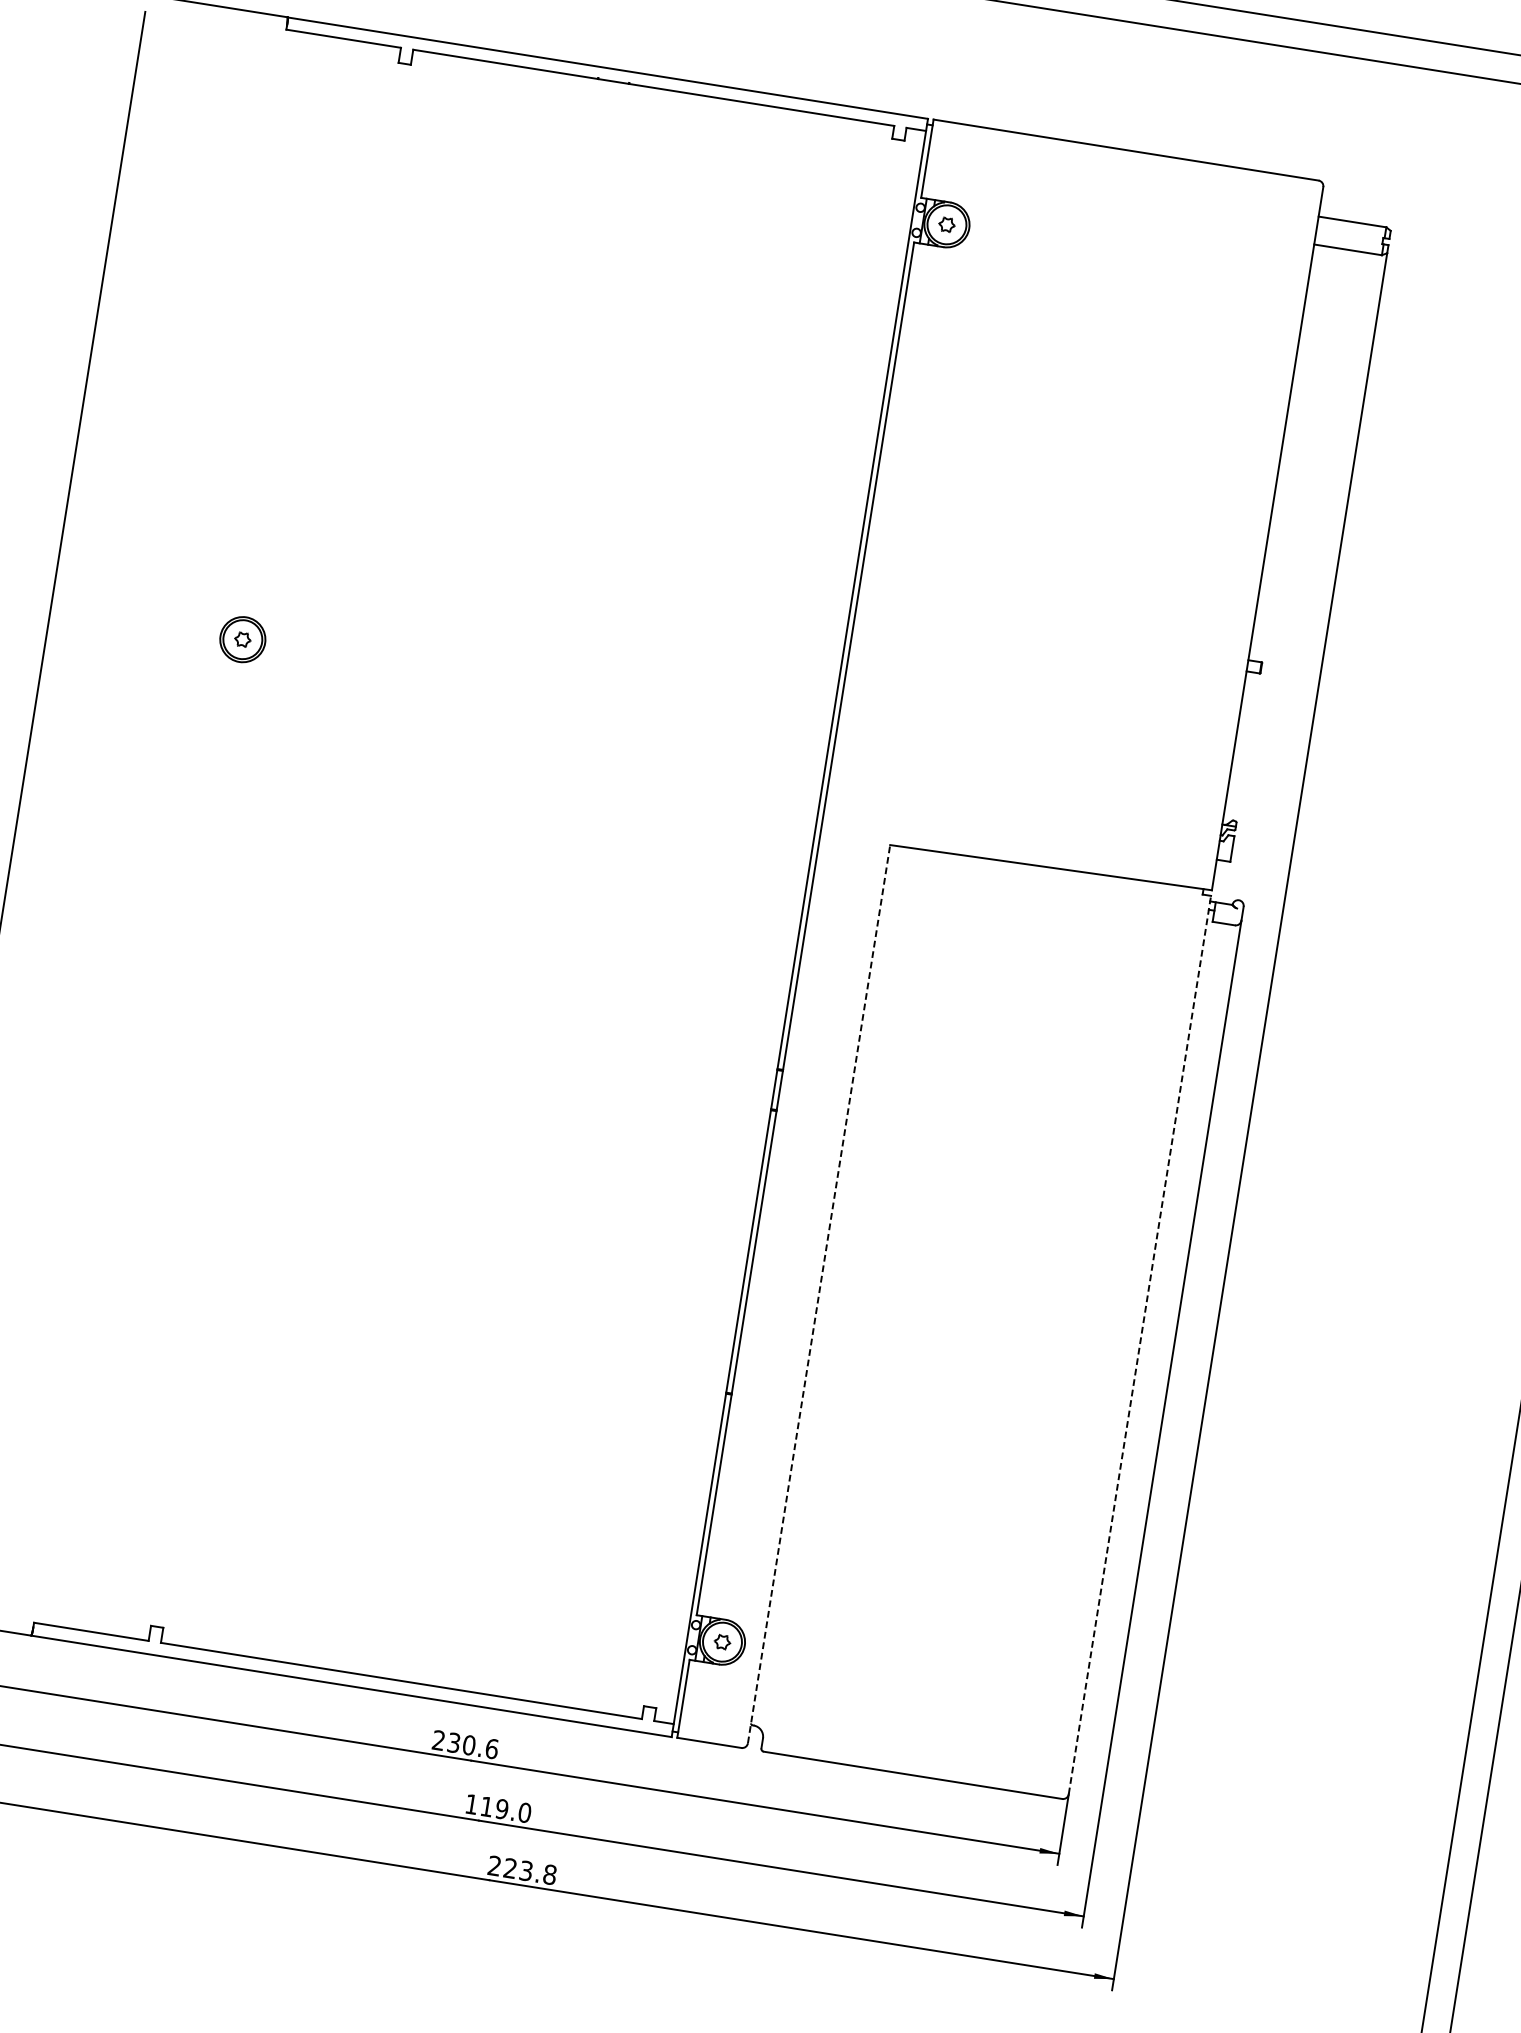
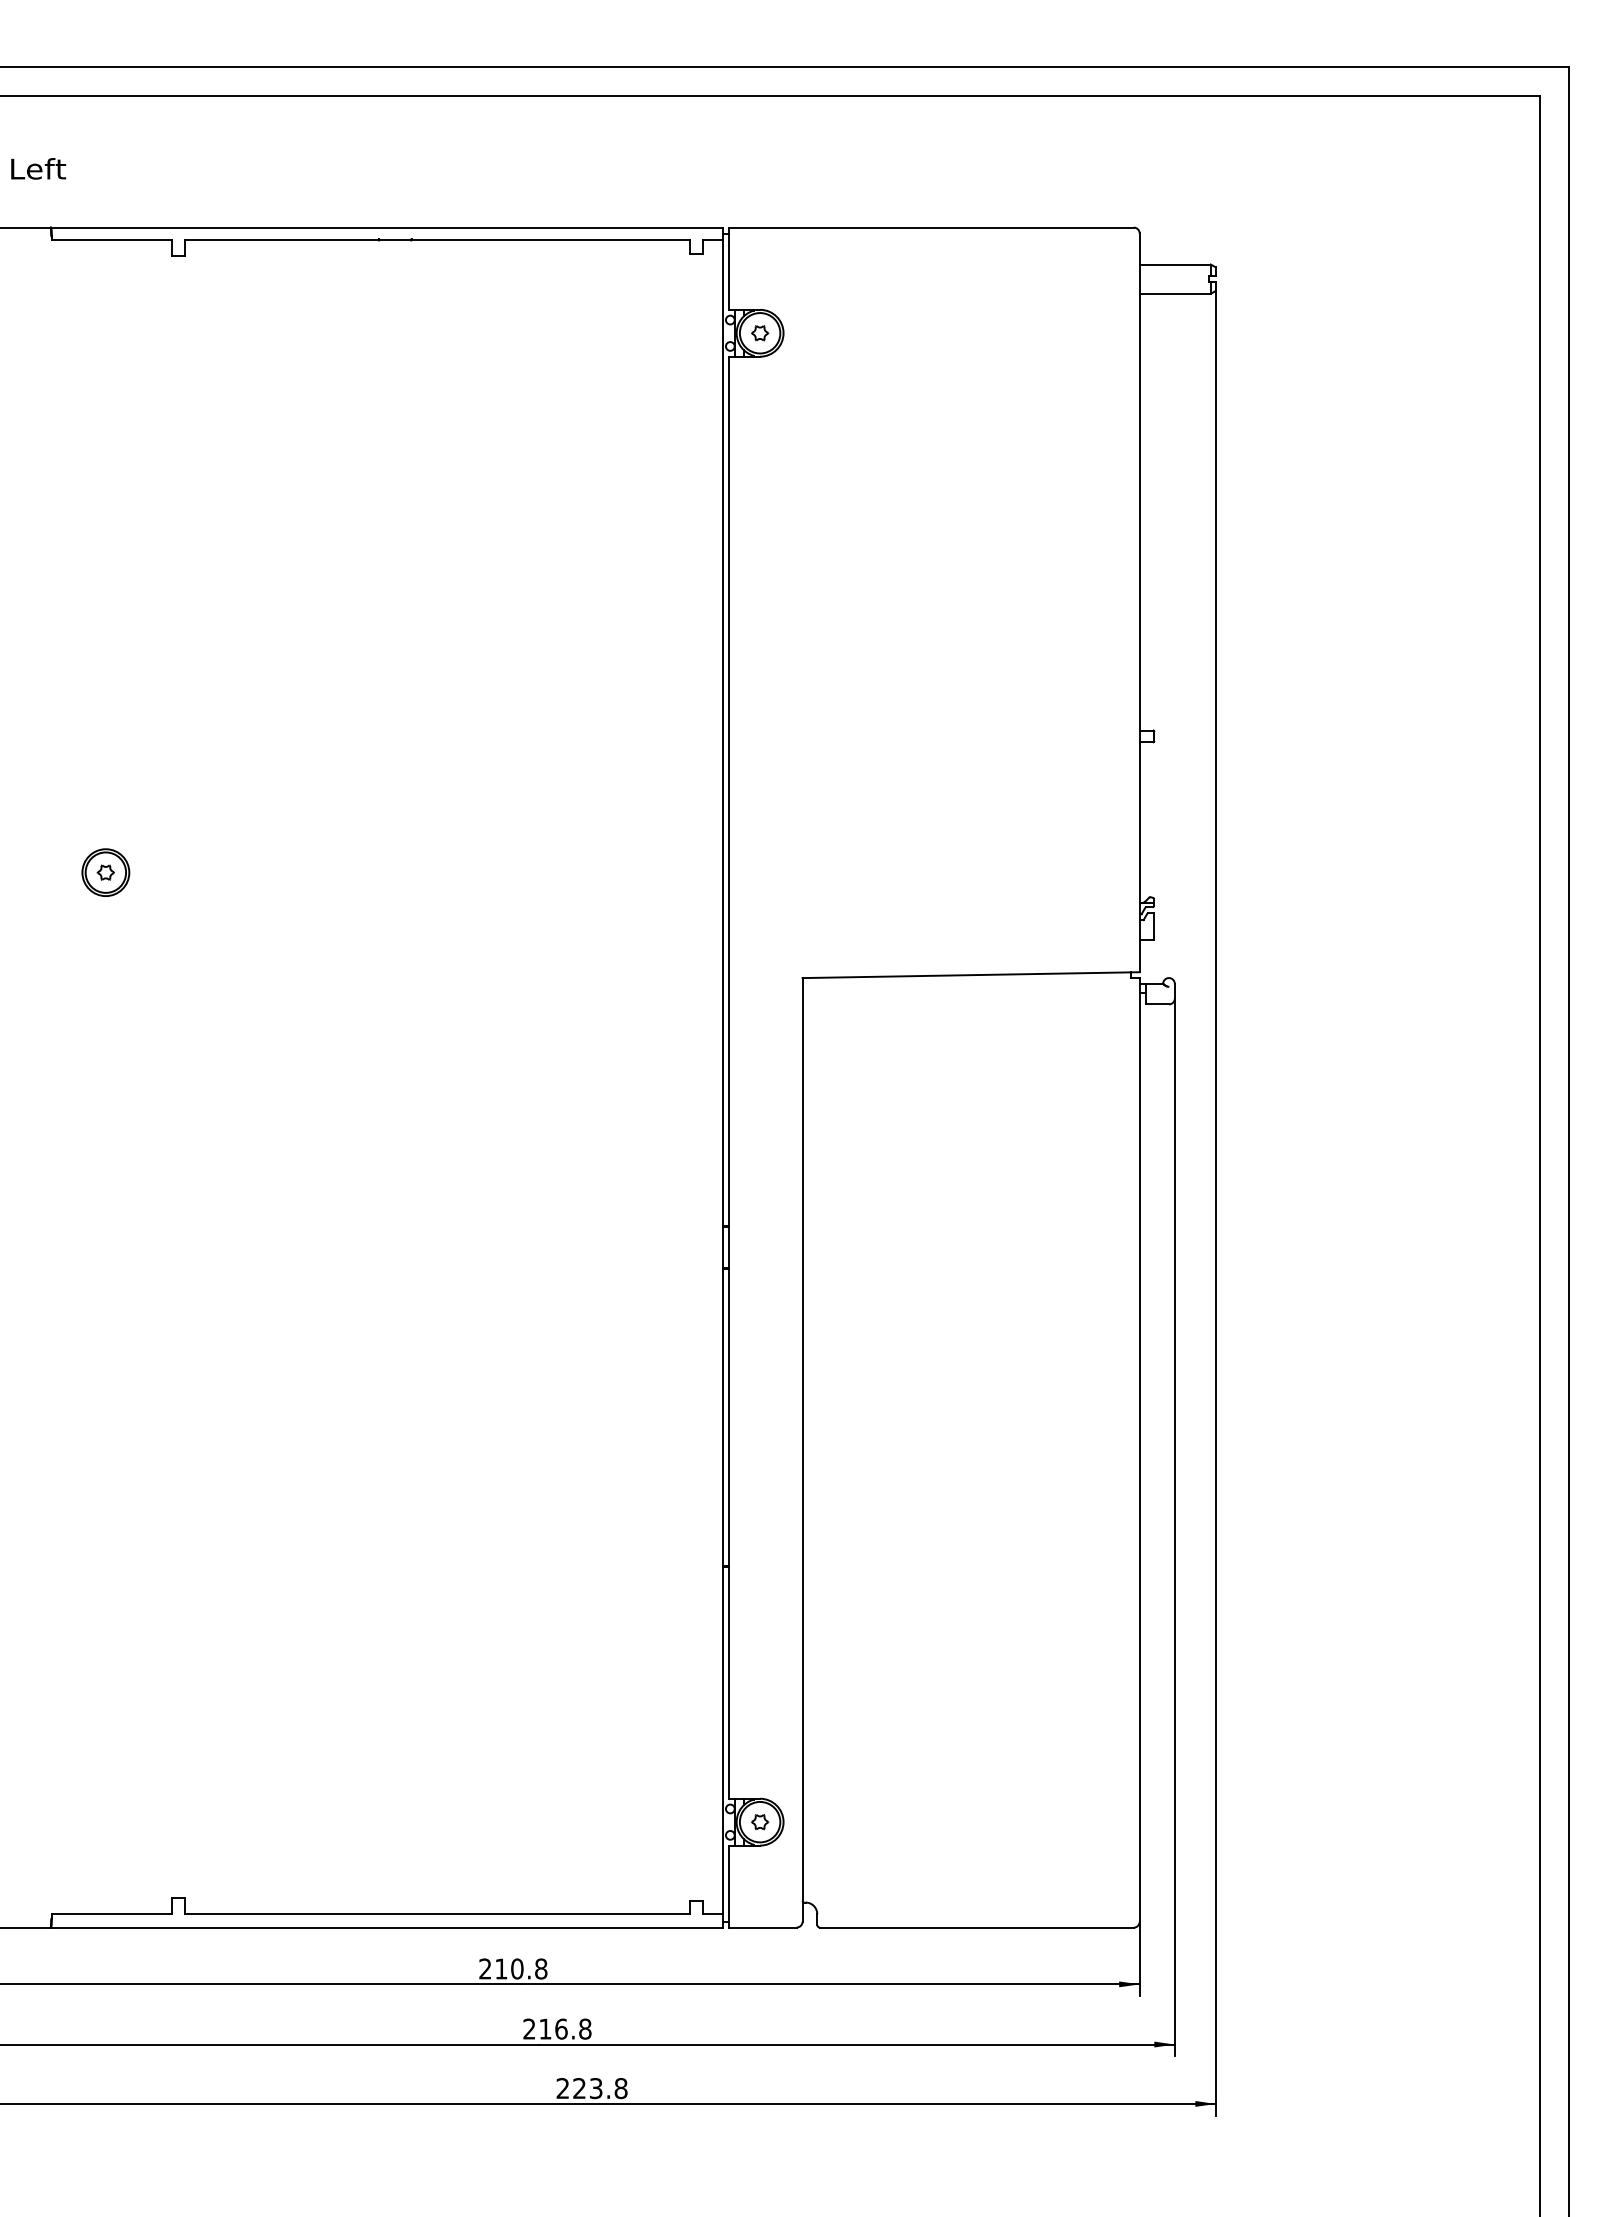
line: (819, 1293) -> (802, 1449), dashed -> solid
line: (1139, 1344) -> (1139, 1449), dashed -> solid
text: (473, 1745) -> (521, 1968), 230.6 -> 210.8
text: (498, 1808) -> (557, 2028), 119.0 -> 216.8

